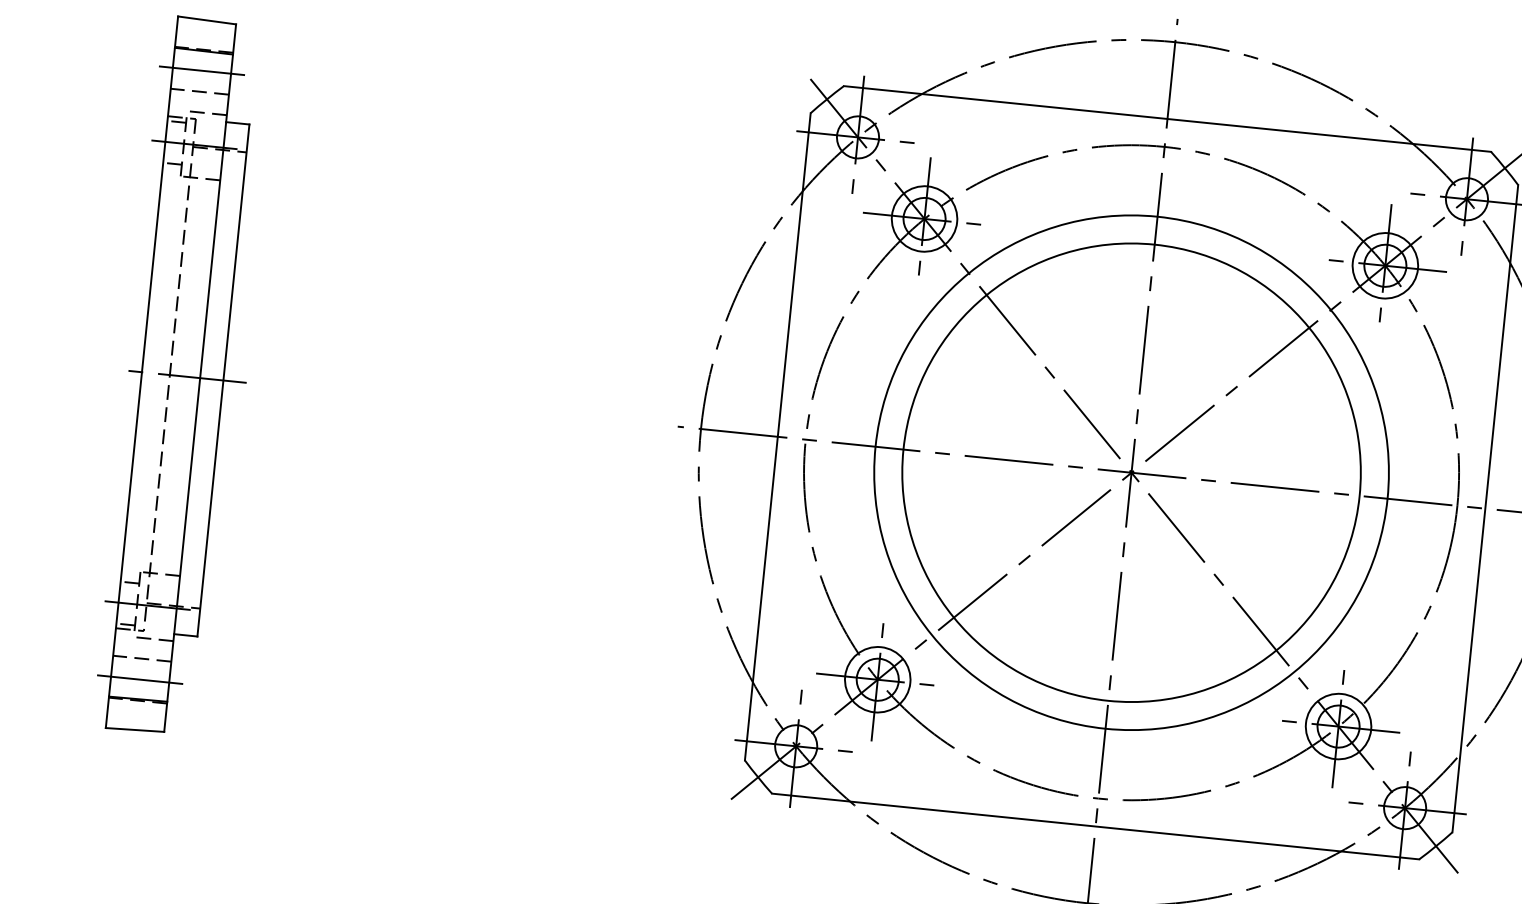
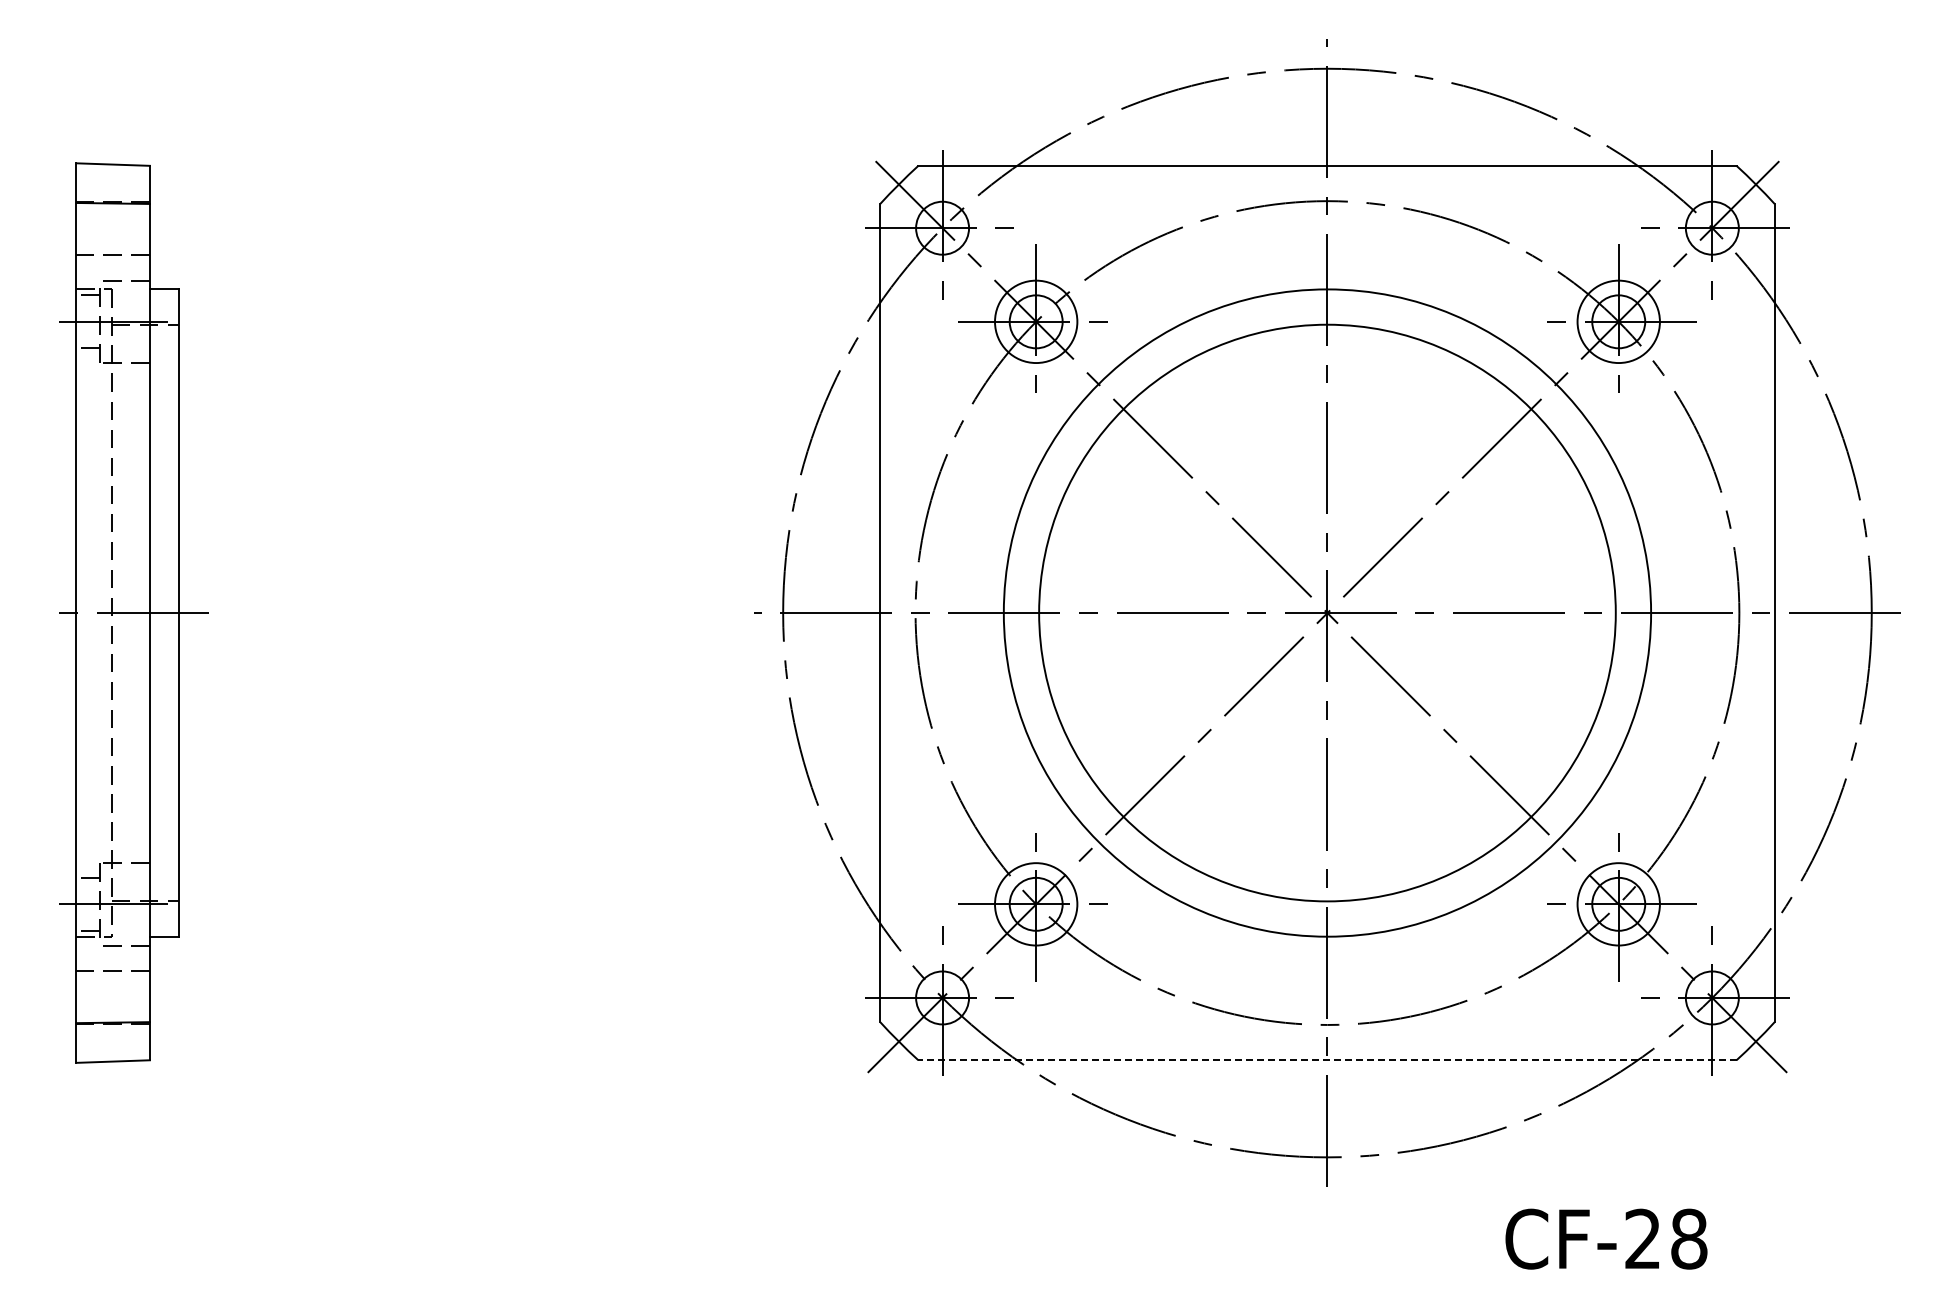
line: (201, 70) -> (112, 228), removed
line: (139, 679) -> (112, 997), removed
line: (1094, 826) -> (1326, 1060), solid -> dashed

